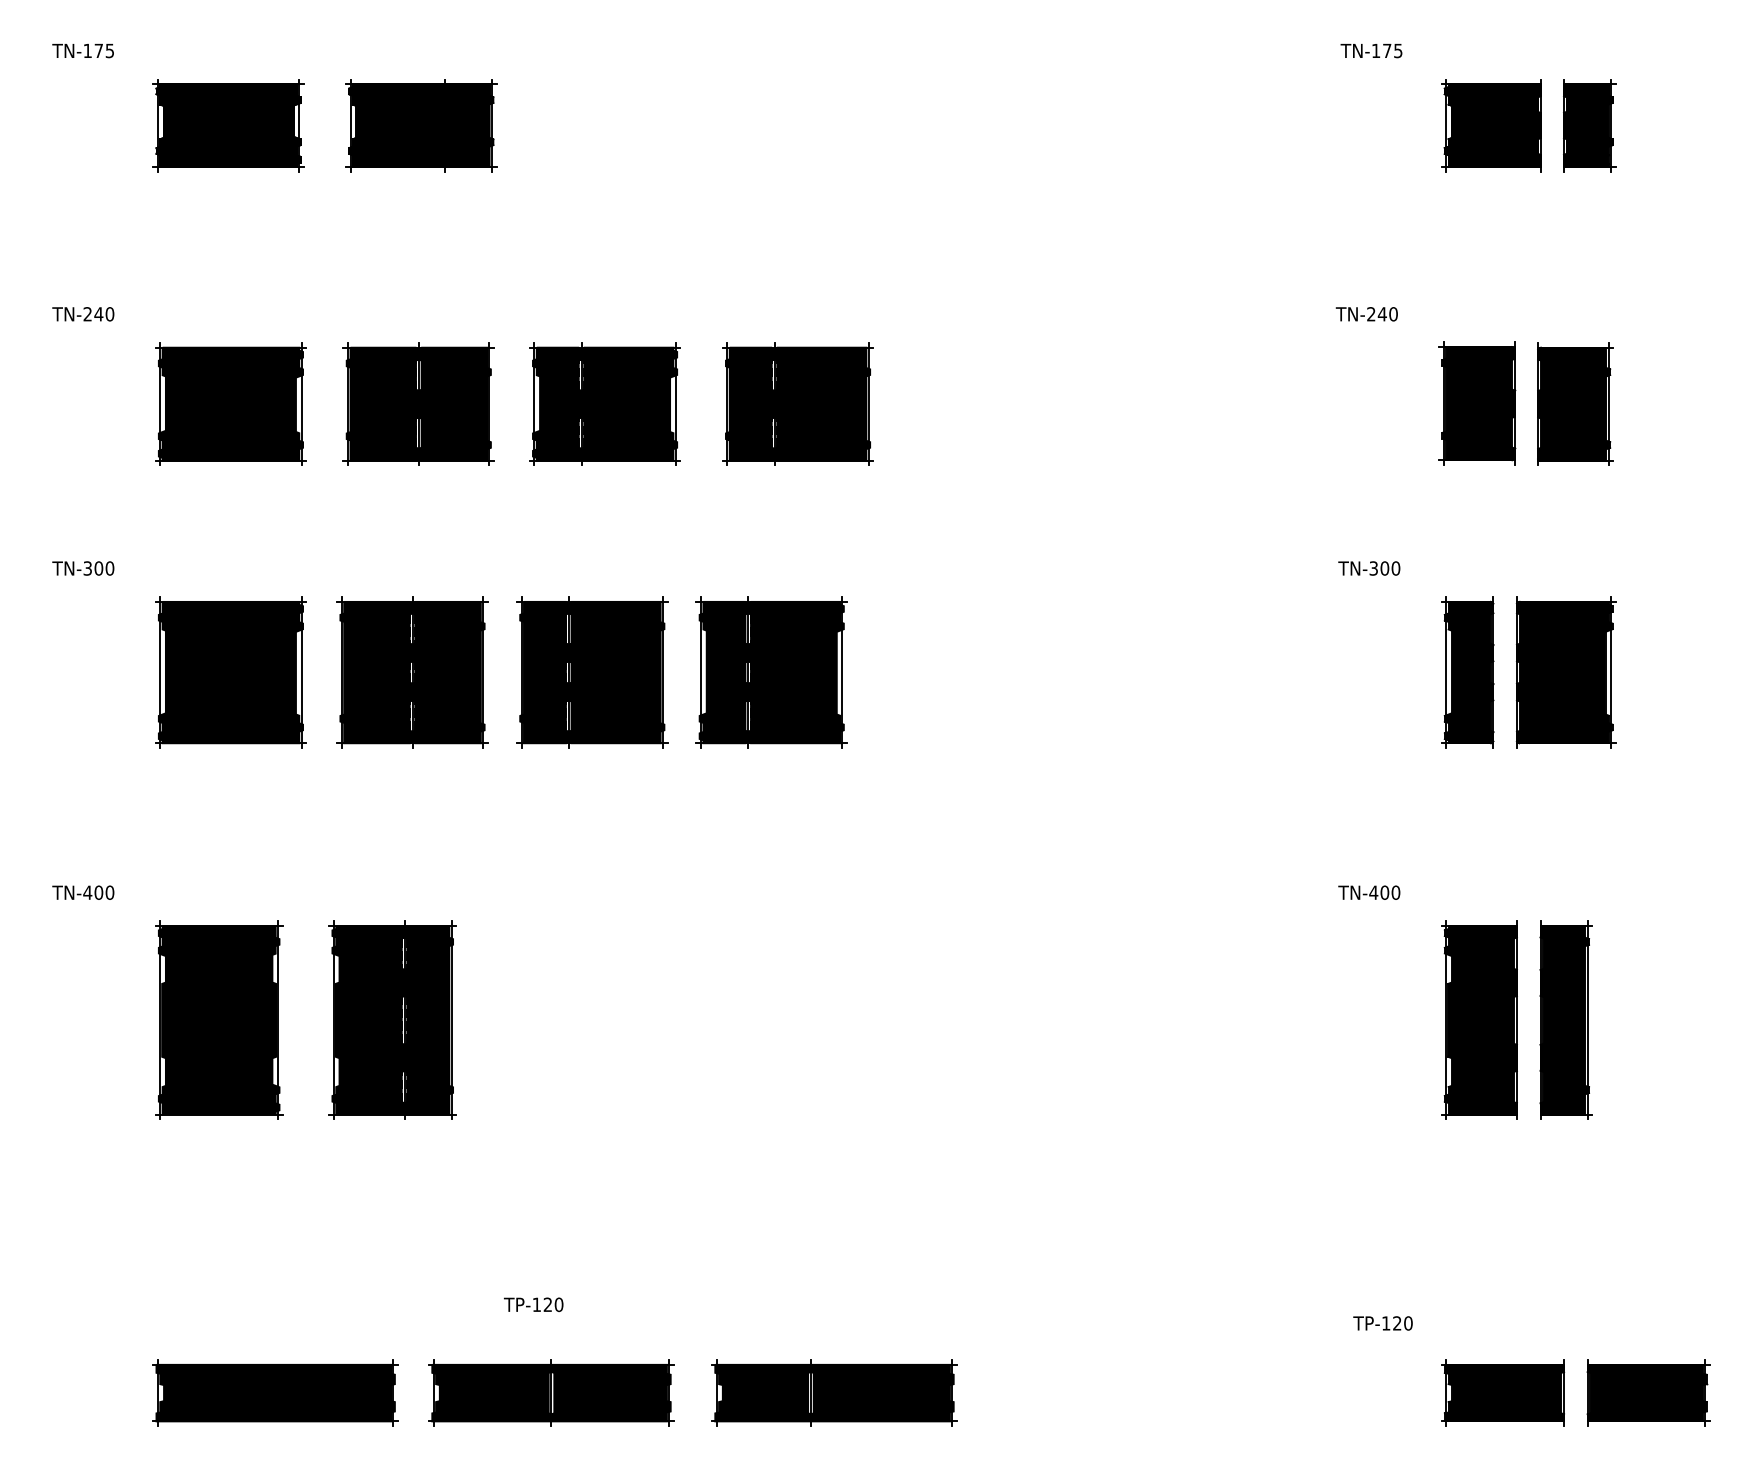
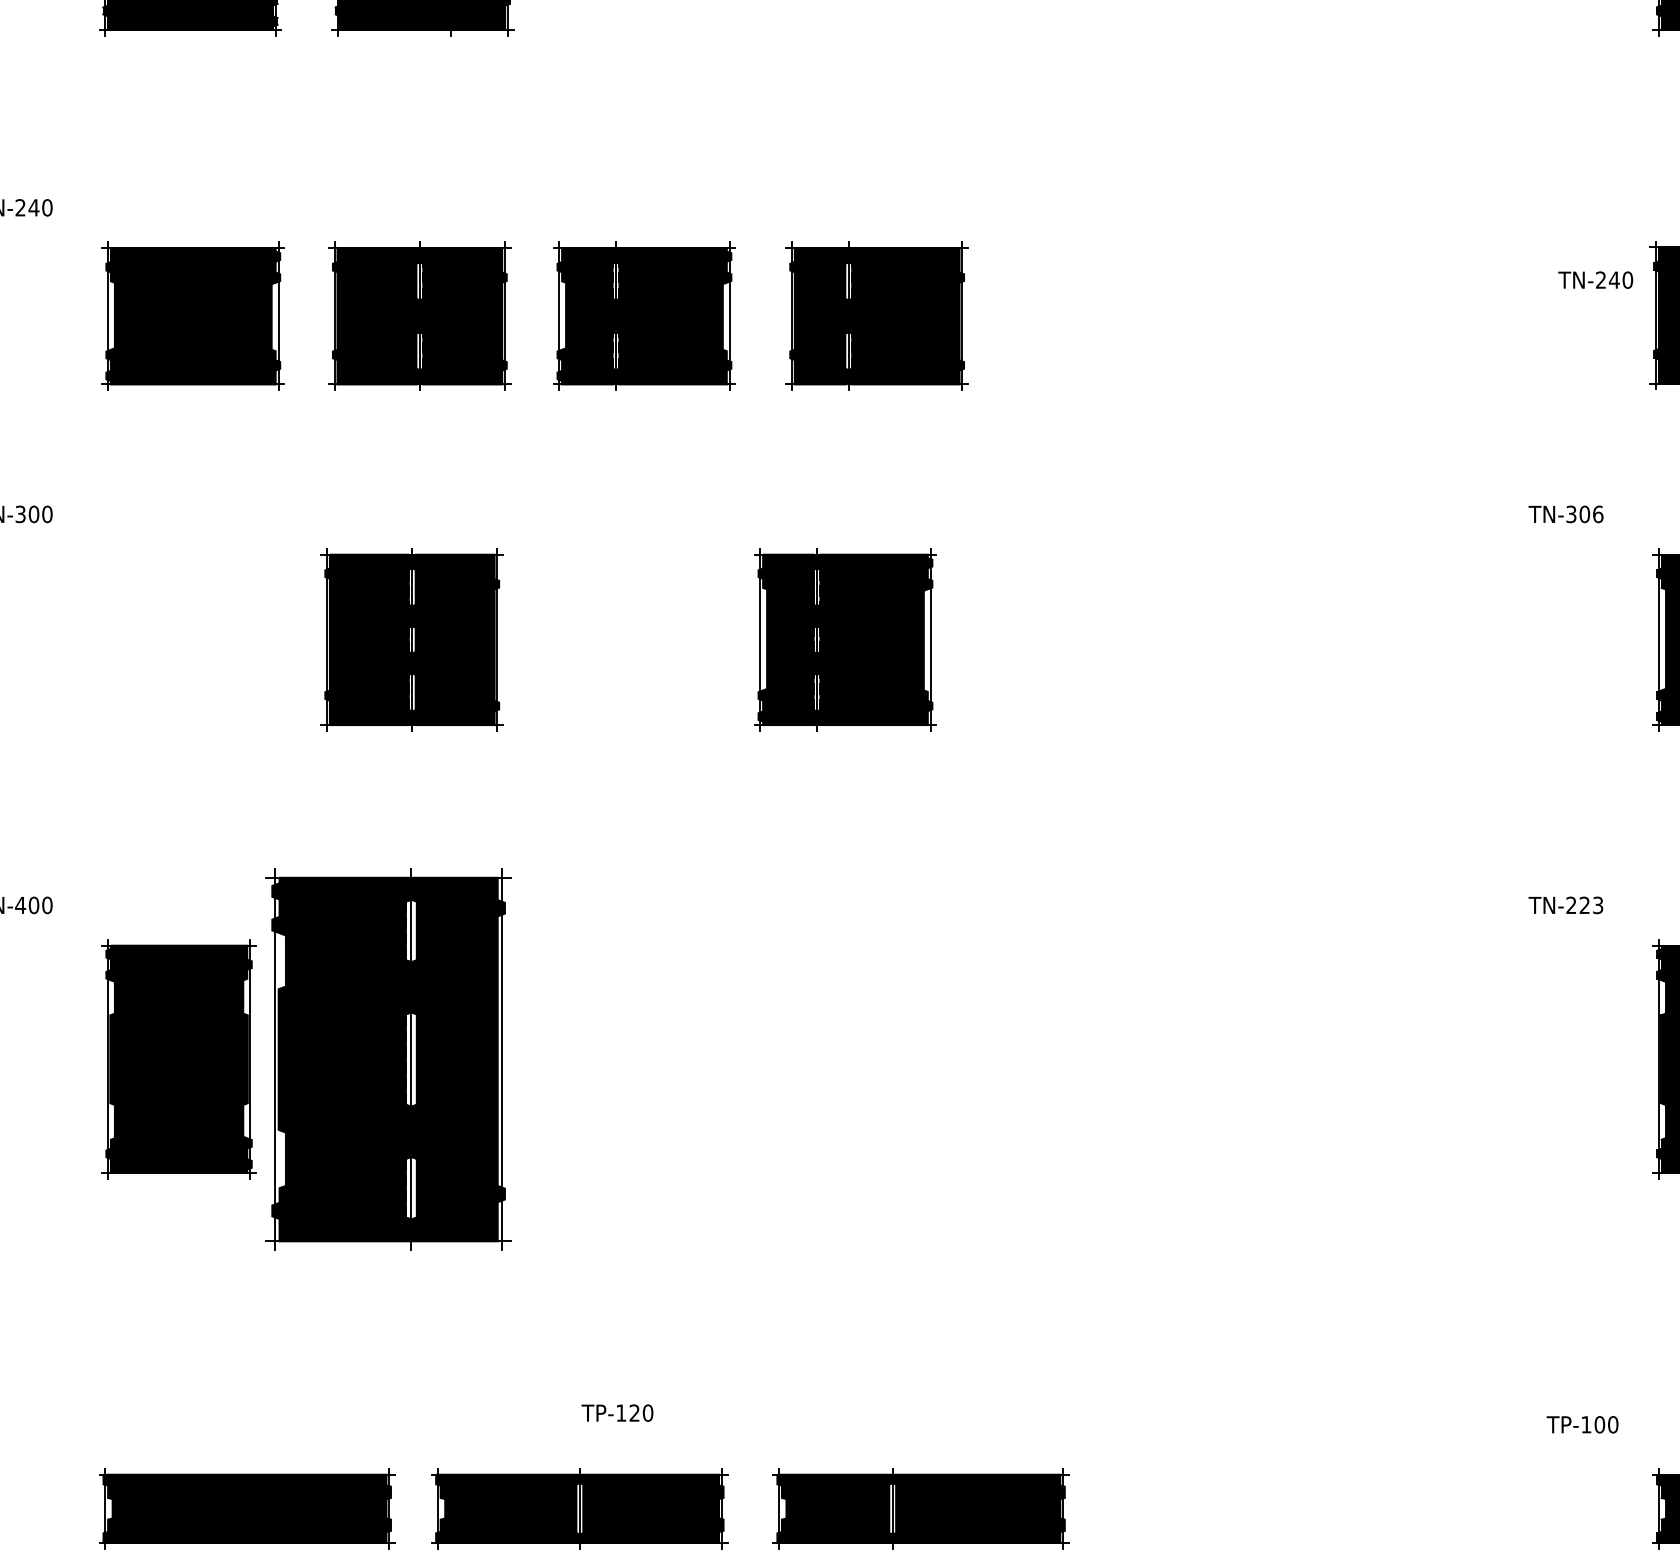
text: (1366, 314) -> (1595, 280), moved
text: (1395, 568) -> (1597, 514), TN-300 -> TN-306
part: (230, 672) -> (192, 639), removed
part: (592, 672) -> (629, 639), removed
text: (1384, 892) -> (1584, 905), TN-400 -> TN-223
part: (392, 1019) -> (388, 1058), size x1.6
text: (533, 1304) -> (617, 1412), moved
text: (1397, 1323) -> (1600, 1424), TP-120 -> TP-100

